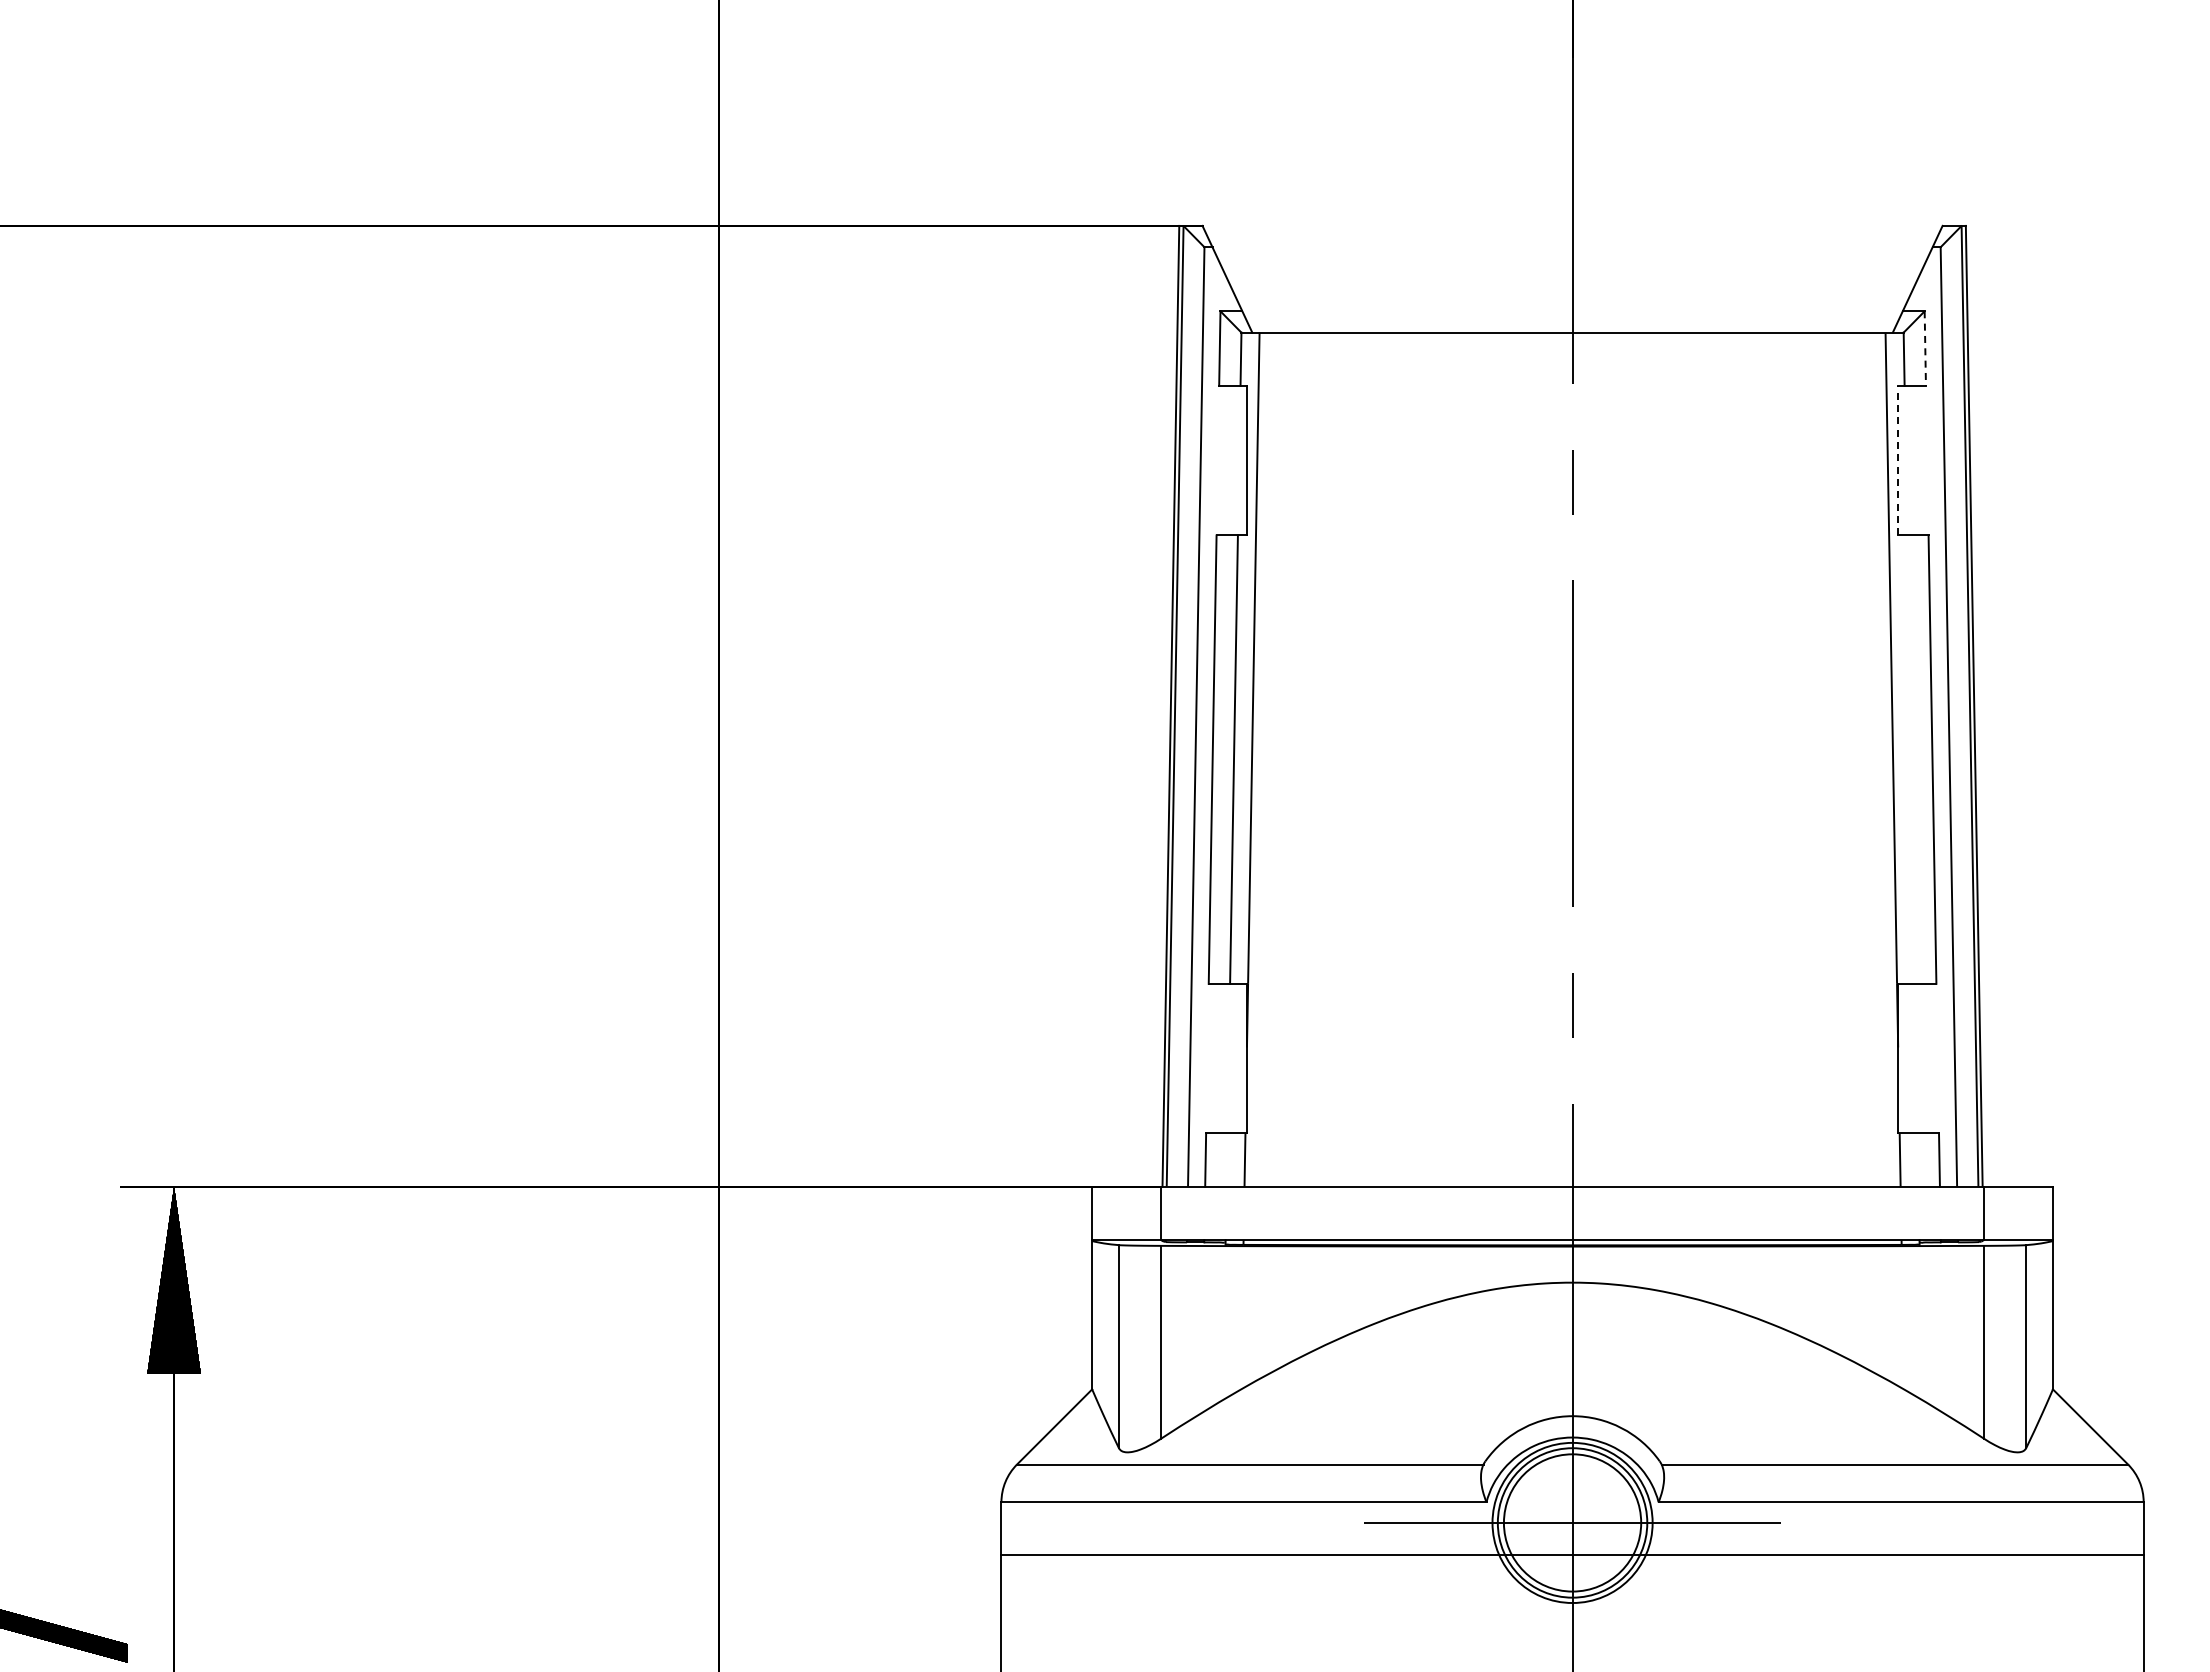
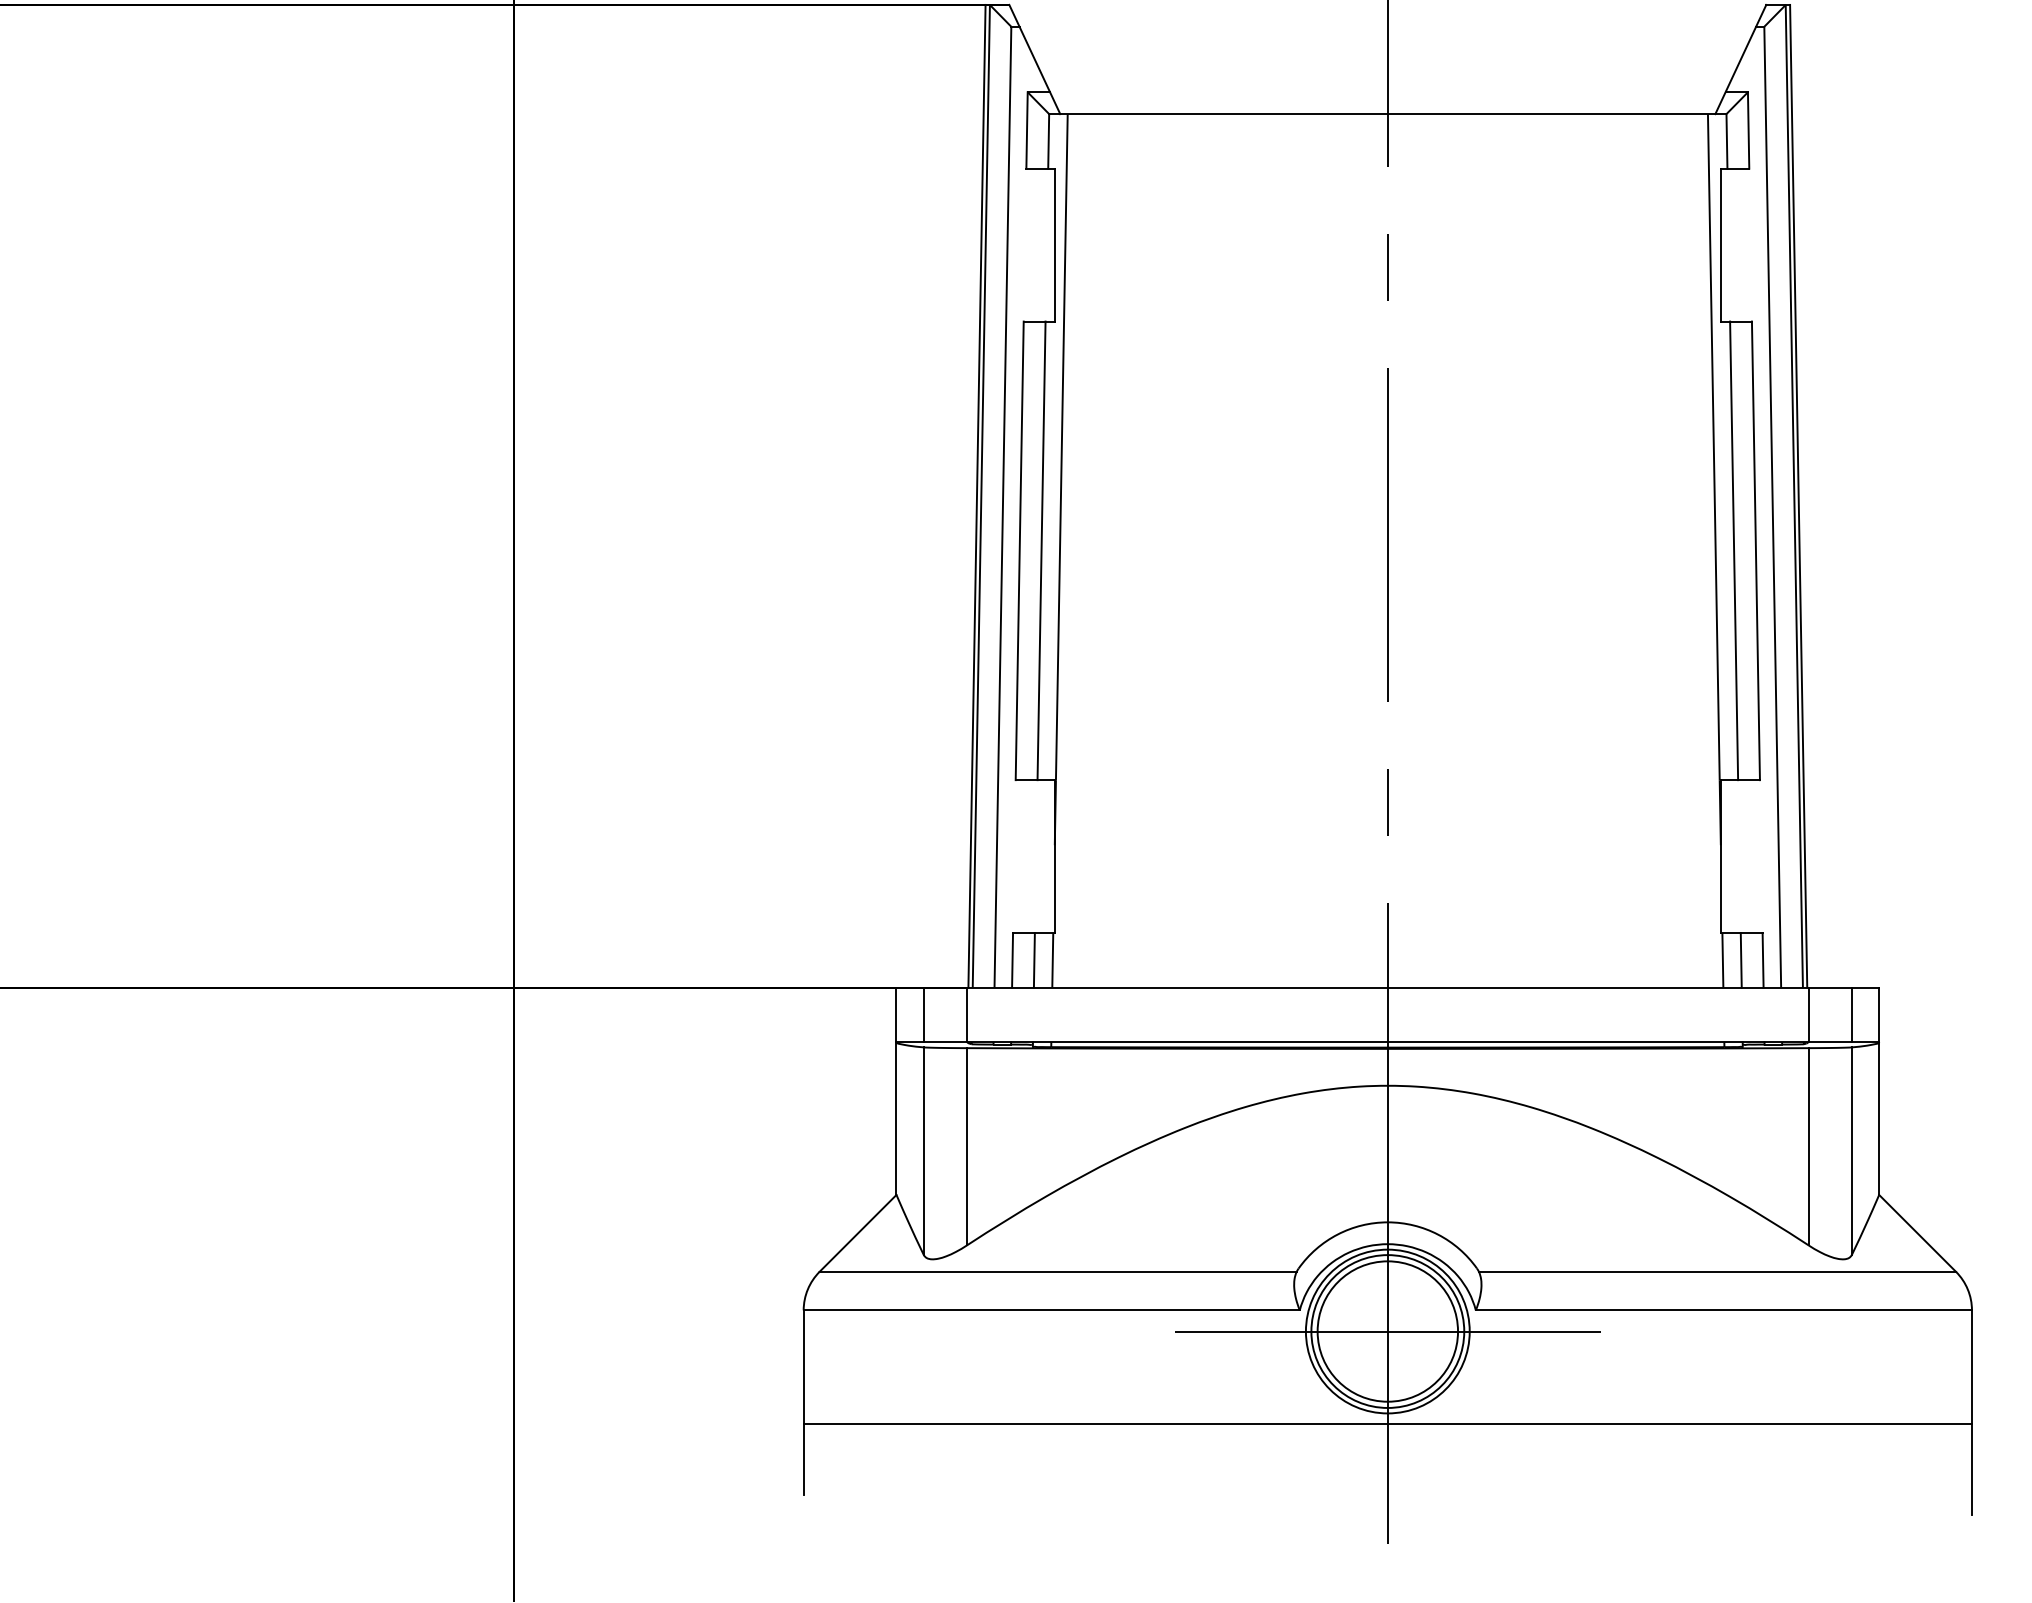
line: (1925, 349) -> (1748, 131), dashed -> solid
line: (1898, 460) -> (1721, 244), dashed -> solid
line: (1911, 759) -> (1734, 550), added
line: (1226, 1159) -> (1033, 959), added
line: (1917, 1159) -> (1740, 959), added
line: (1118, 1213) -> (923, 1015), added
line: (2026, 1213) -> (1852, 1015), added
line: (1572, 1554) -> (1387, 1424), moved

